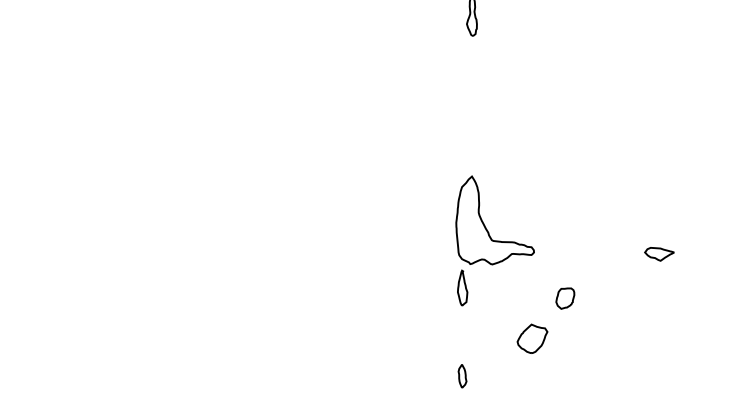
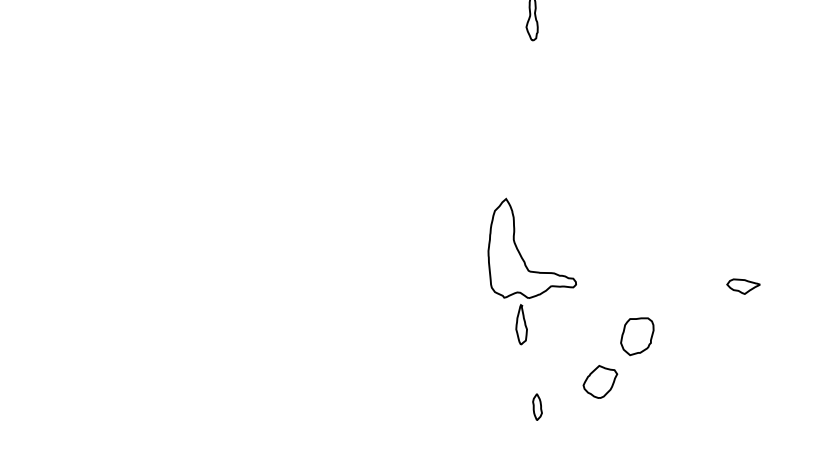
part: (484, 224) -> (520, 252), moved
part: (565, 298) -> (637, 336), size x1.6
part: (462, 375) -> (537, 406), moved

